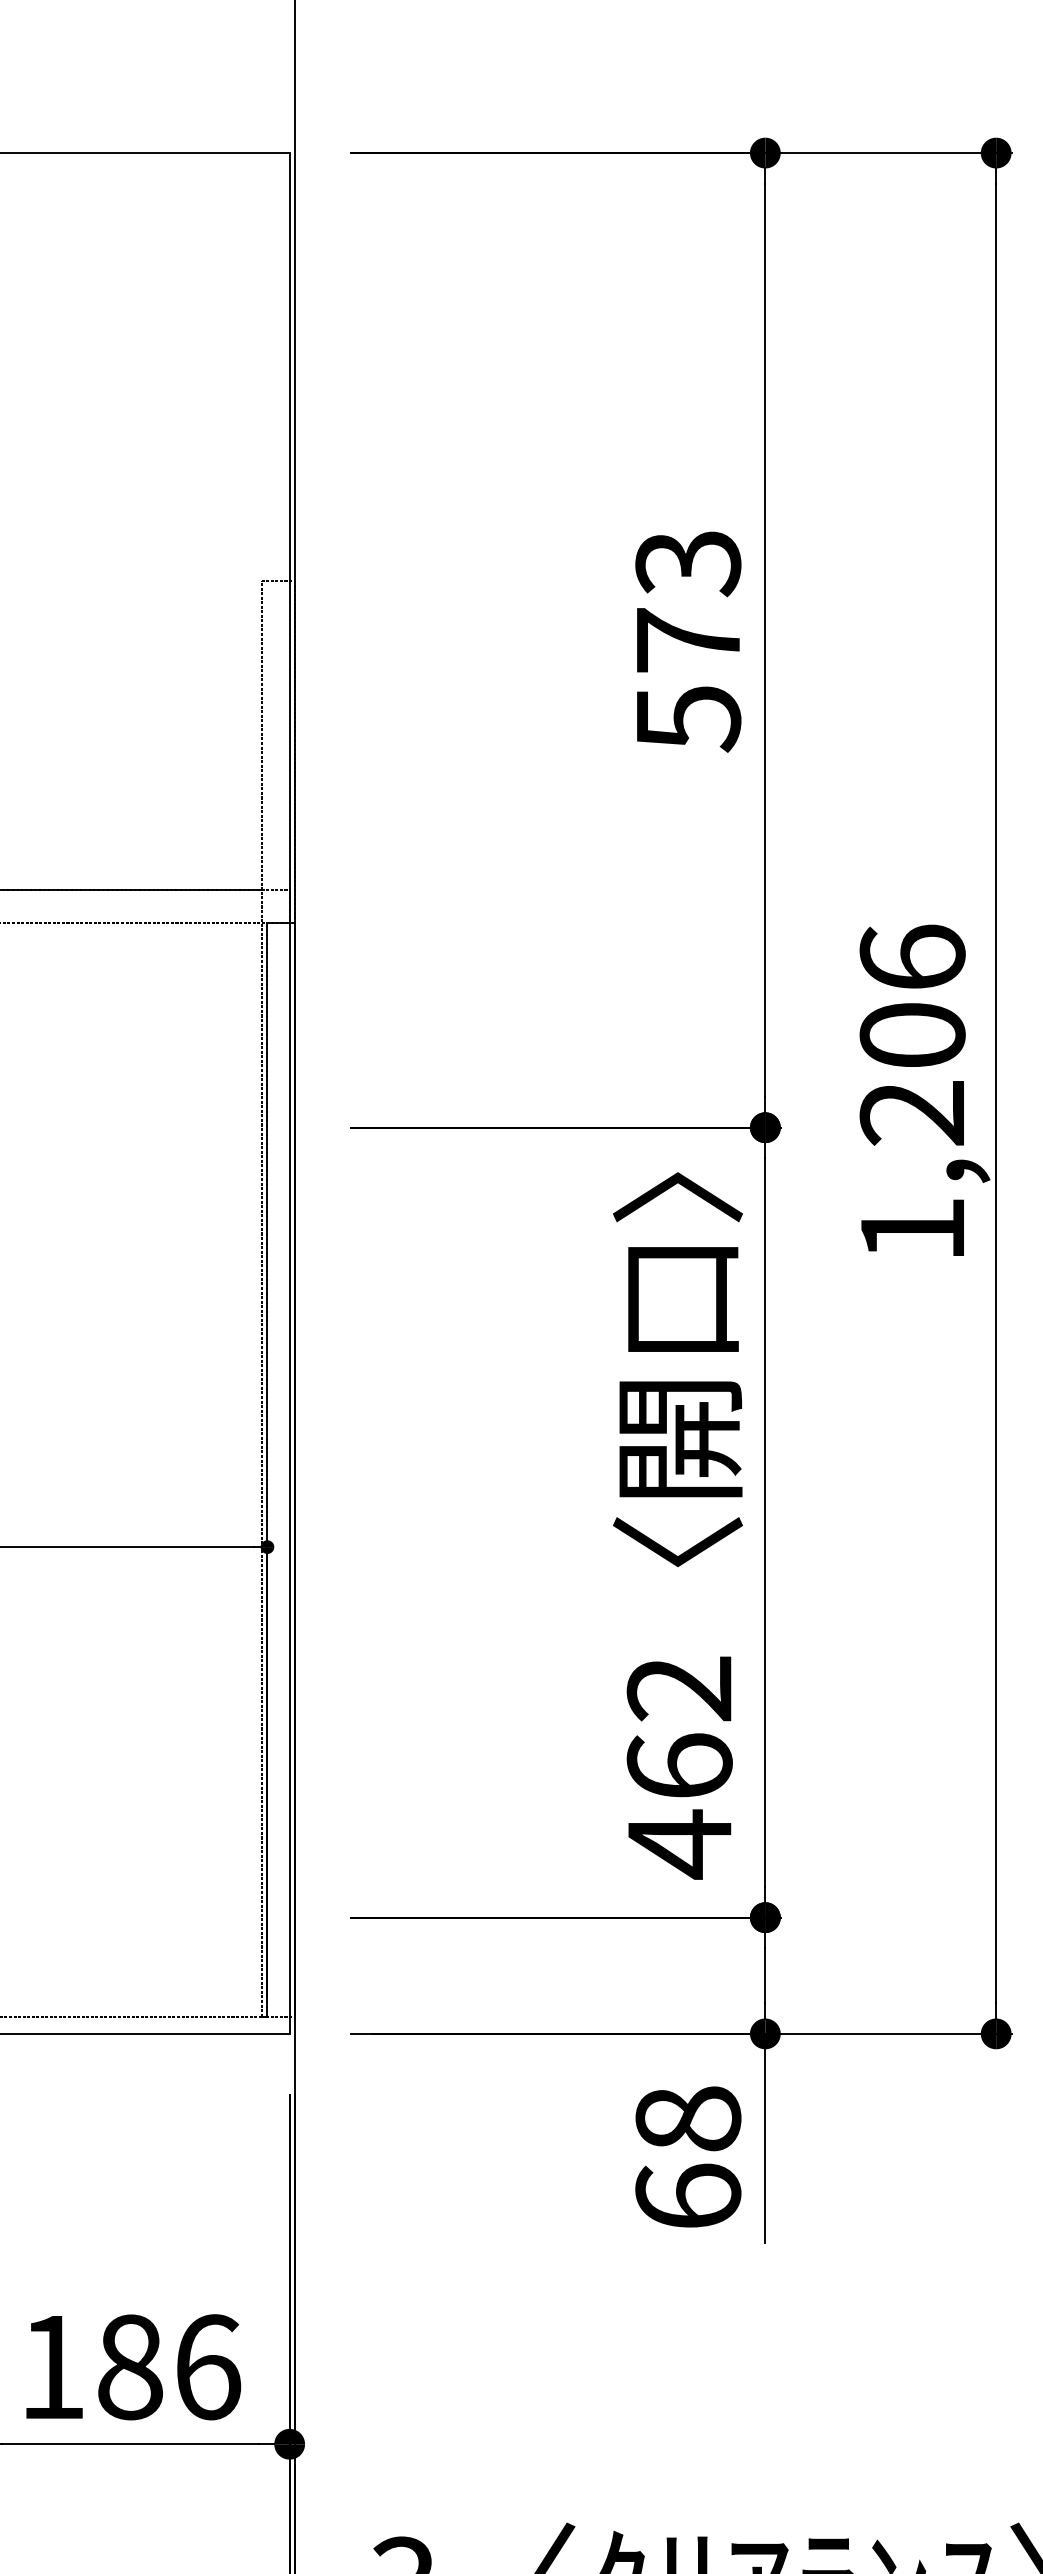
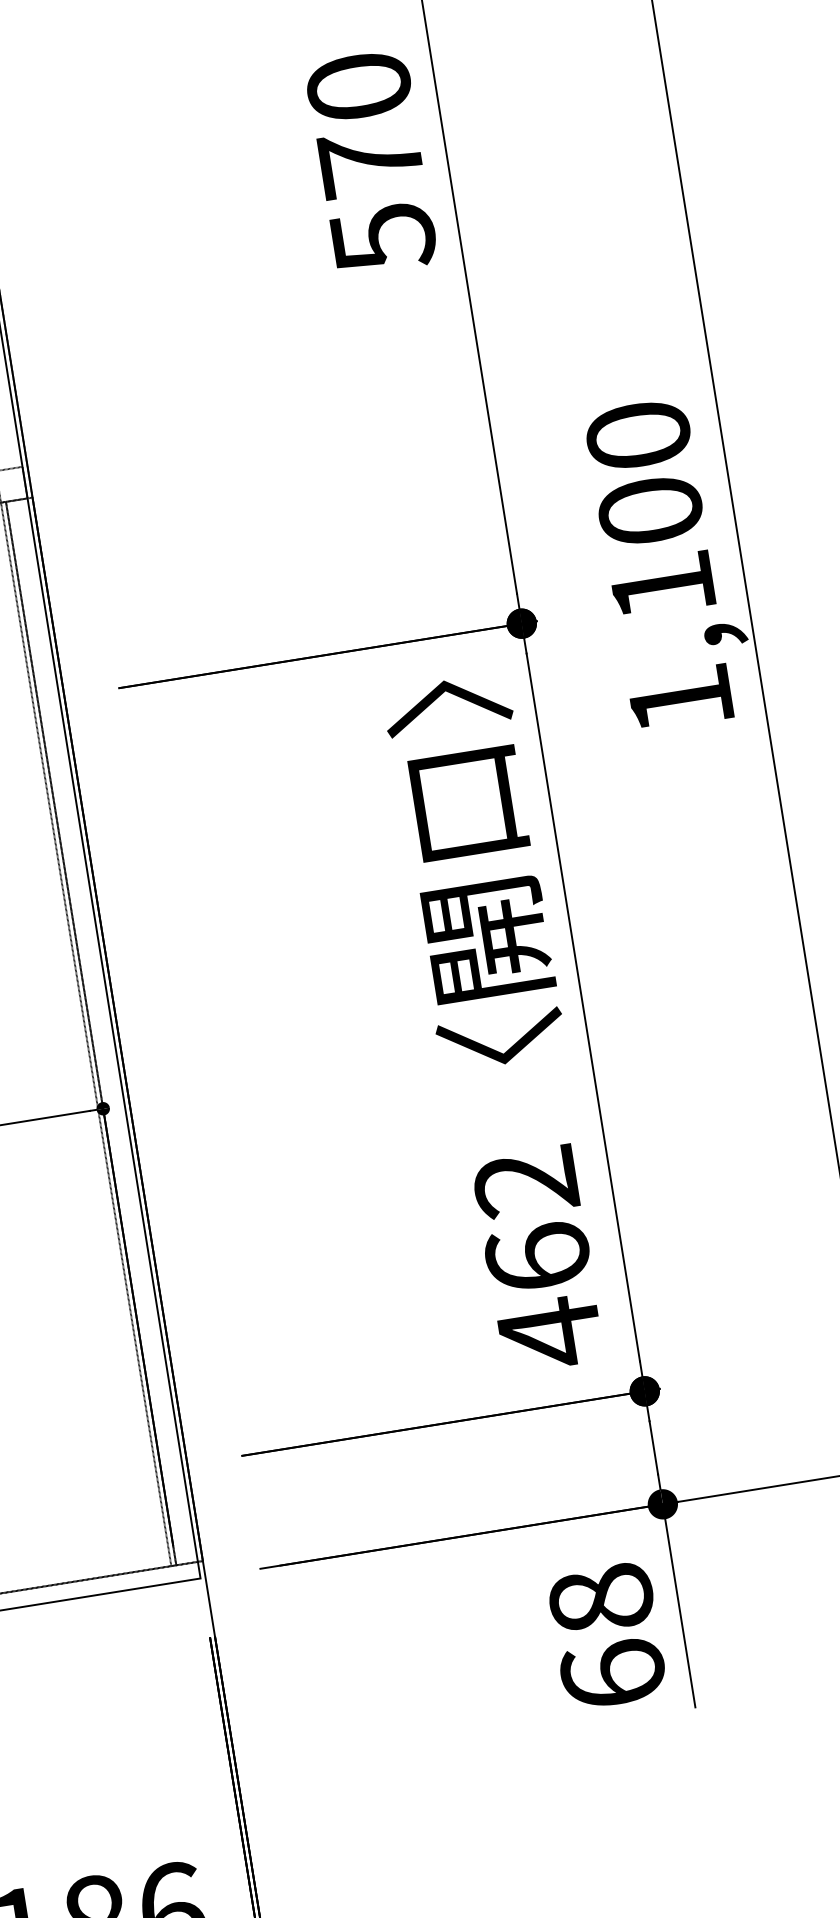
text: (688, 563) -> (359, 87), 573 -> 570
text: (912, 1034) -> (650, 510), 1,206 -> 1,100

